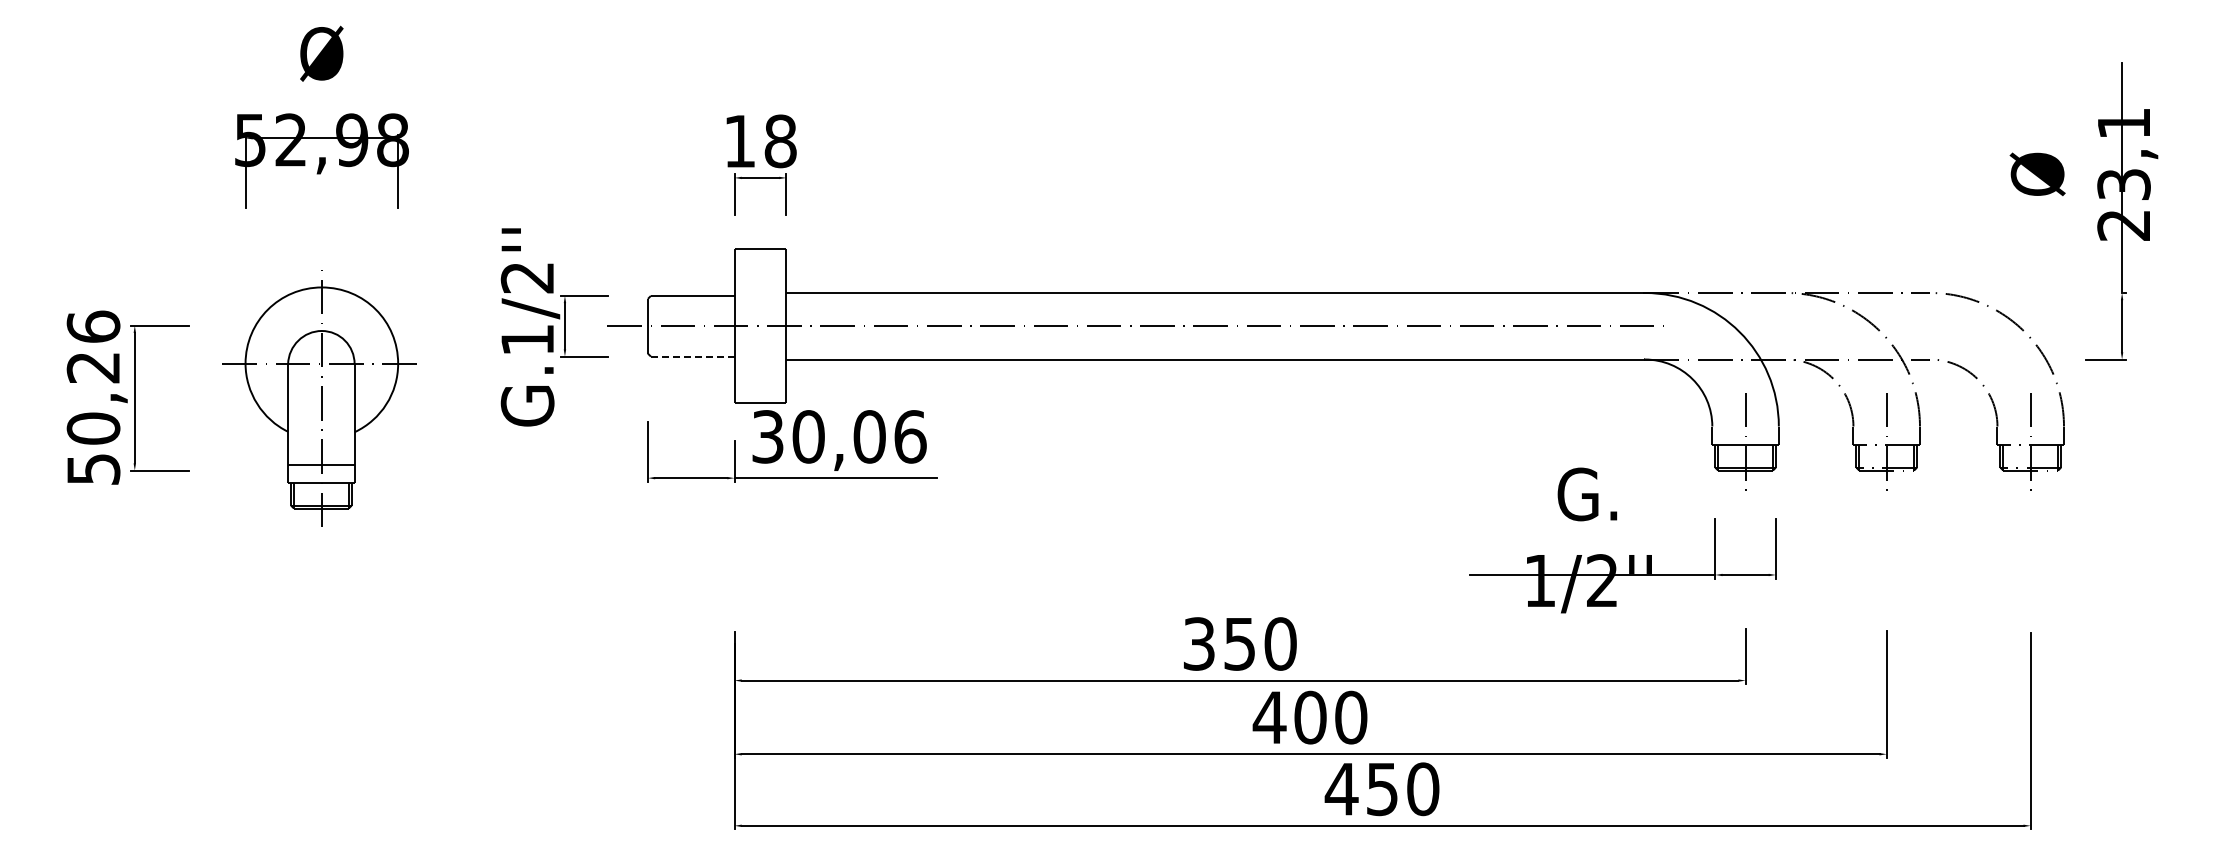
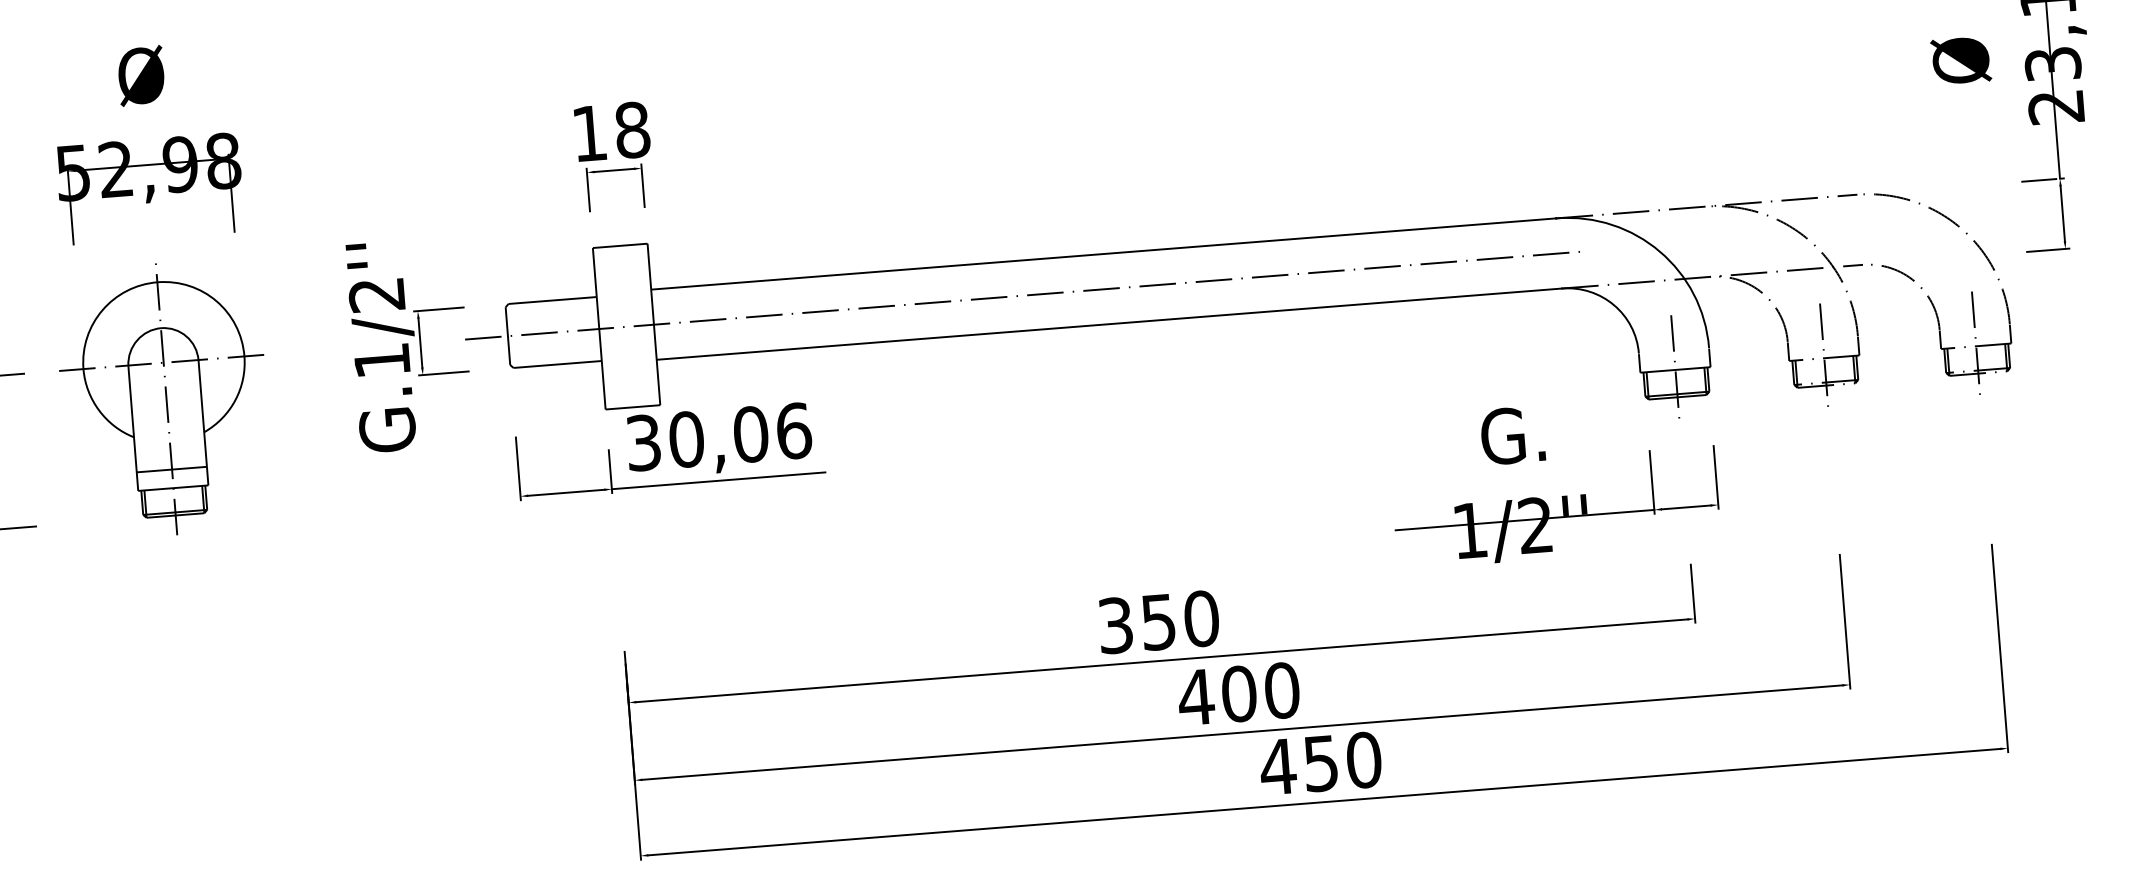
line: (2102, 292) -> (2039, 179), added
line: (692, 356) -> (557, 364), dashed -> solid
part: (319, 398) -> (164, 399), moved

